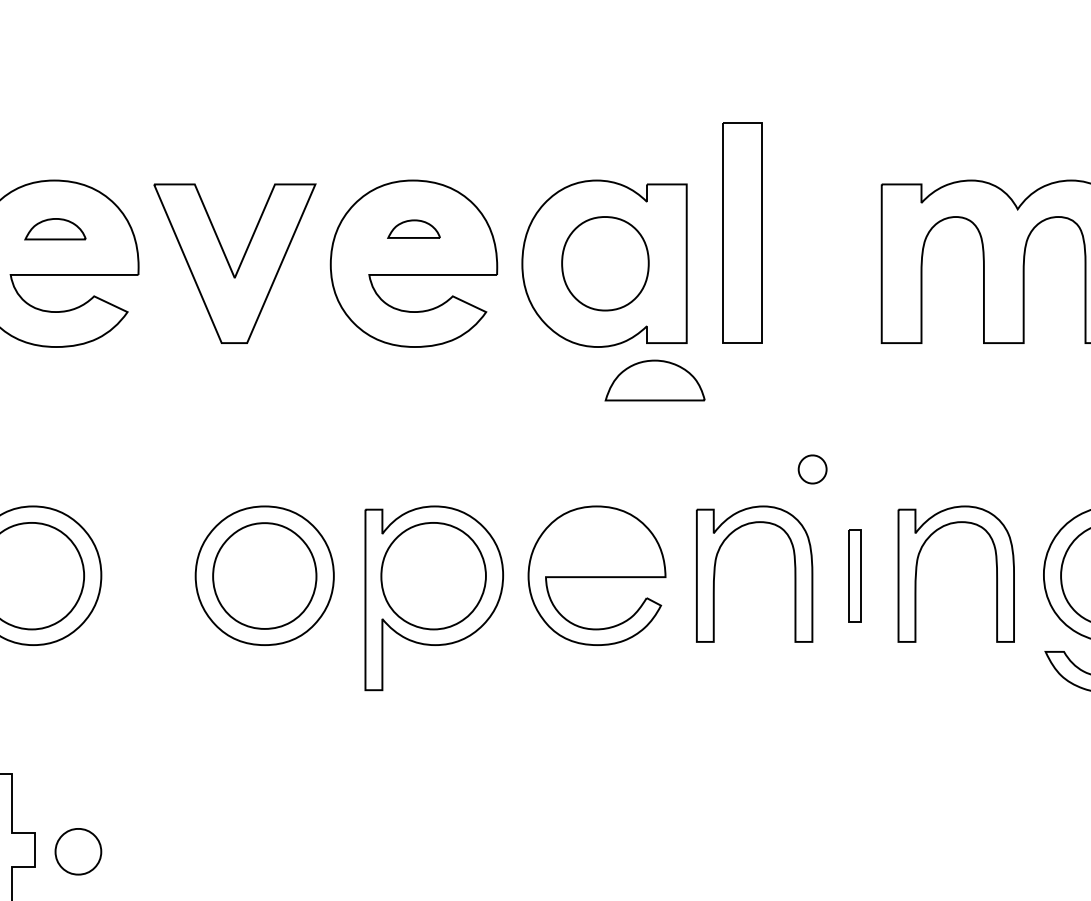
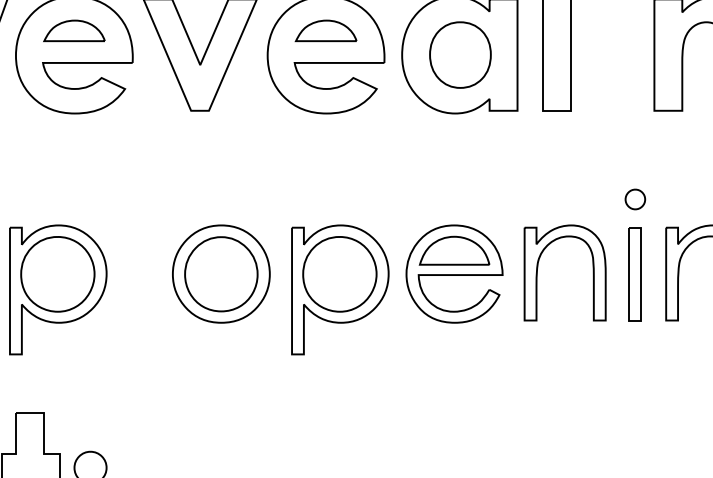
part: (55, 228) -> (74, 30), size x1.43
part: (413, 228) -> (325, 30), size x1.67
part: (654, 380) -> (454, 250), moved
part: (812, 469) -> (635, 199), moved
part: (854, 575) -> (635, 273), size x1.43

